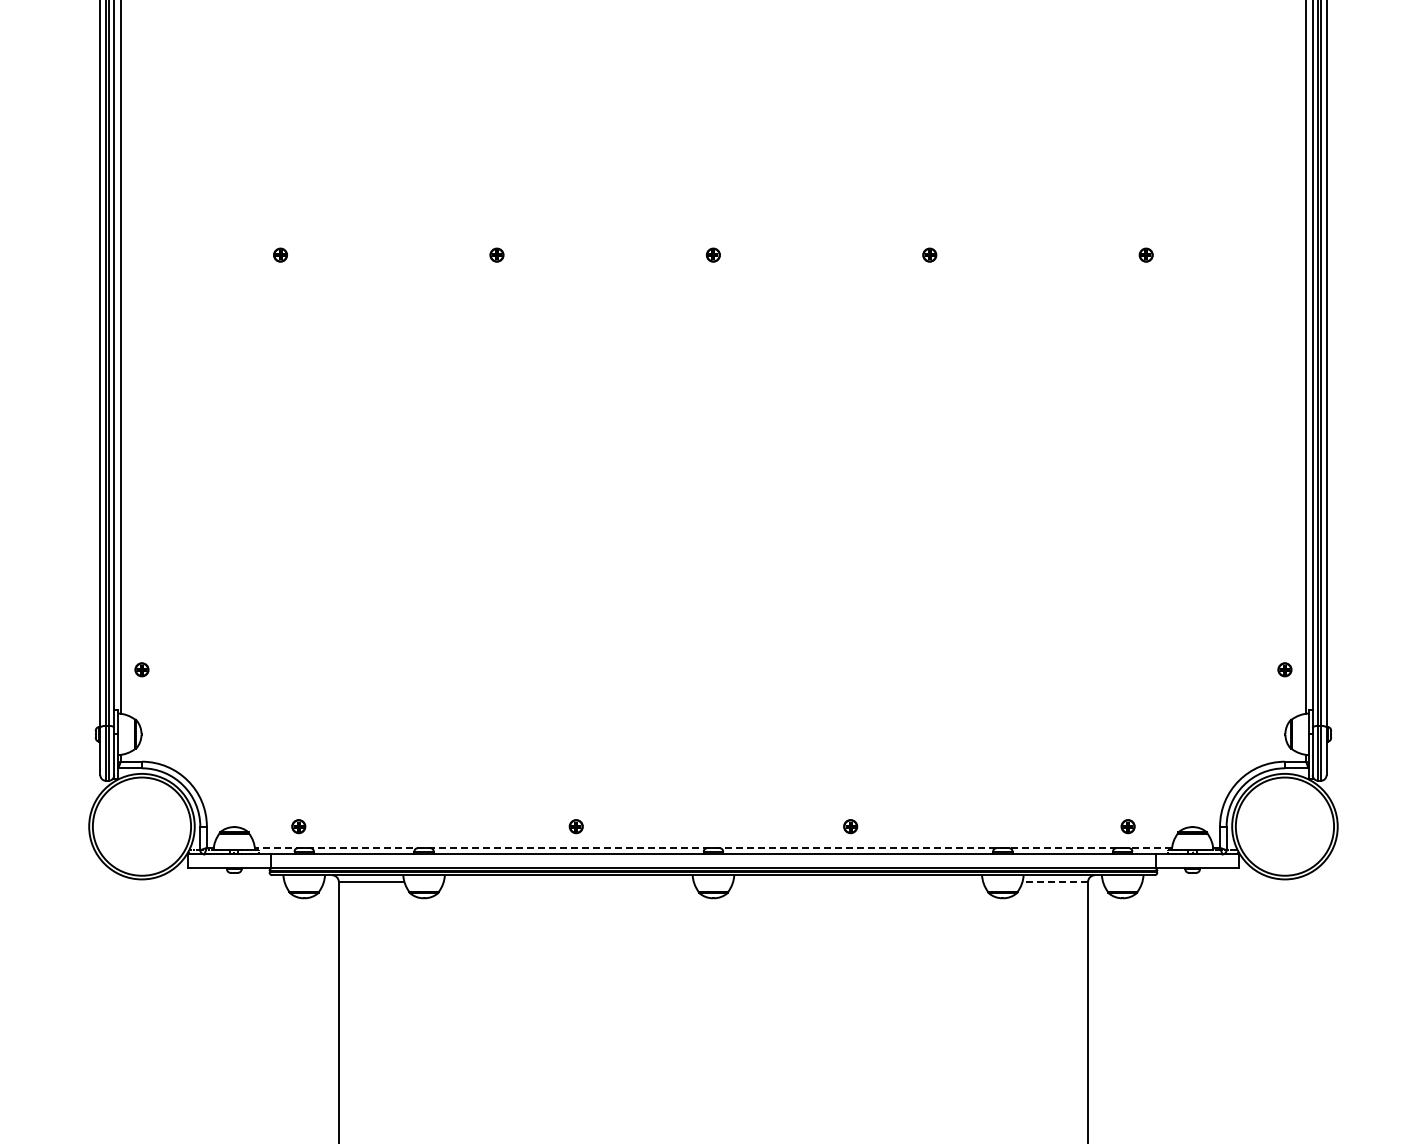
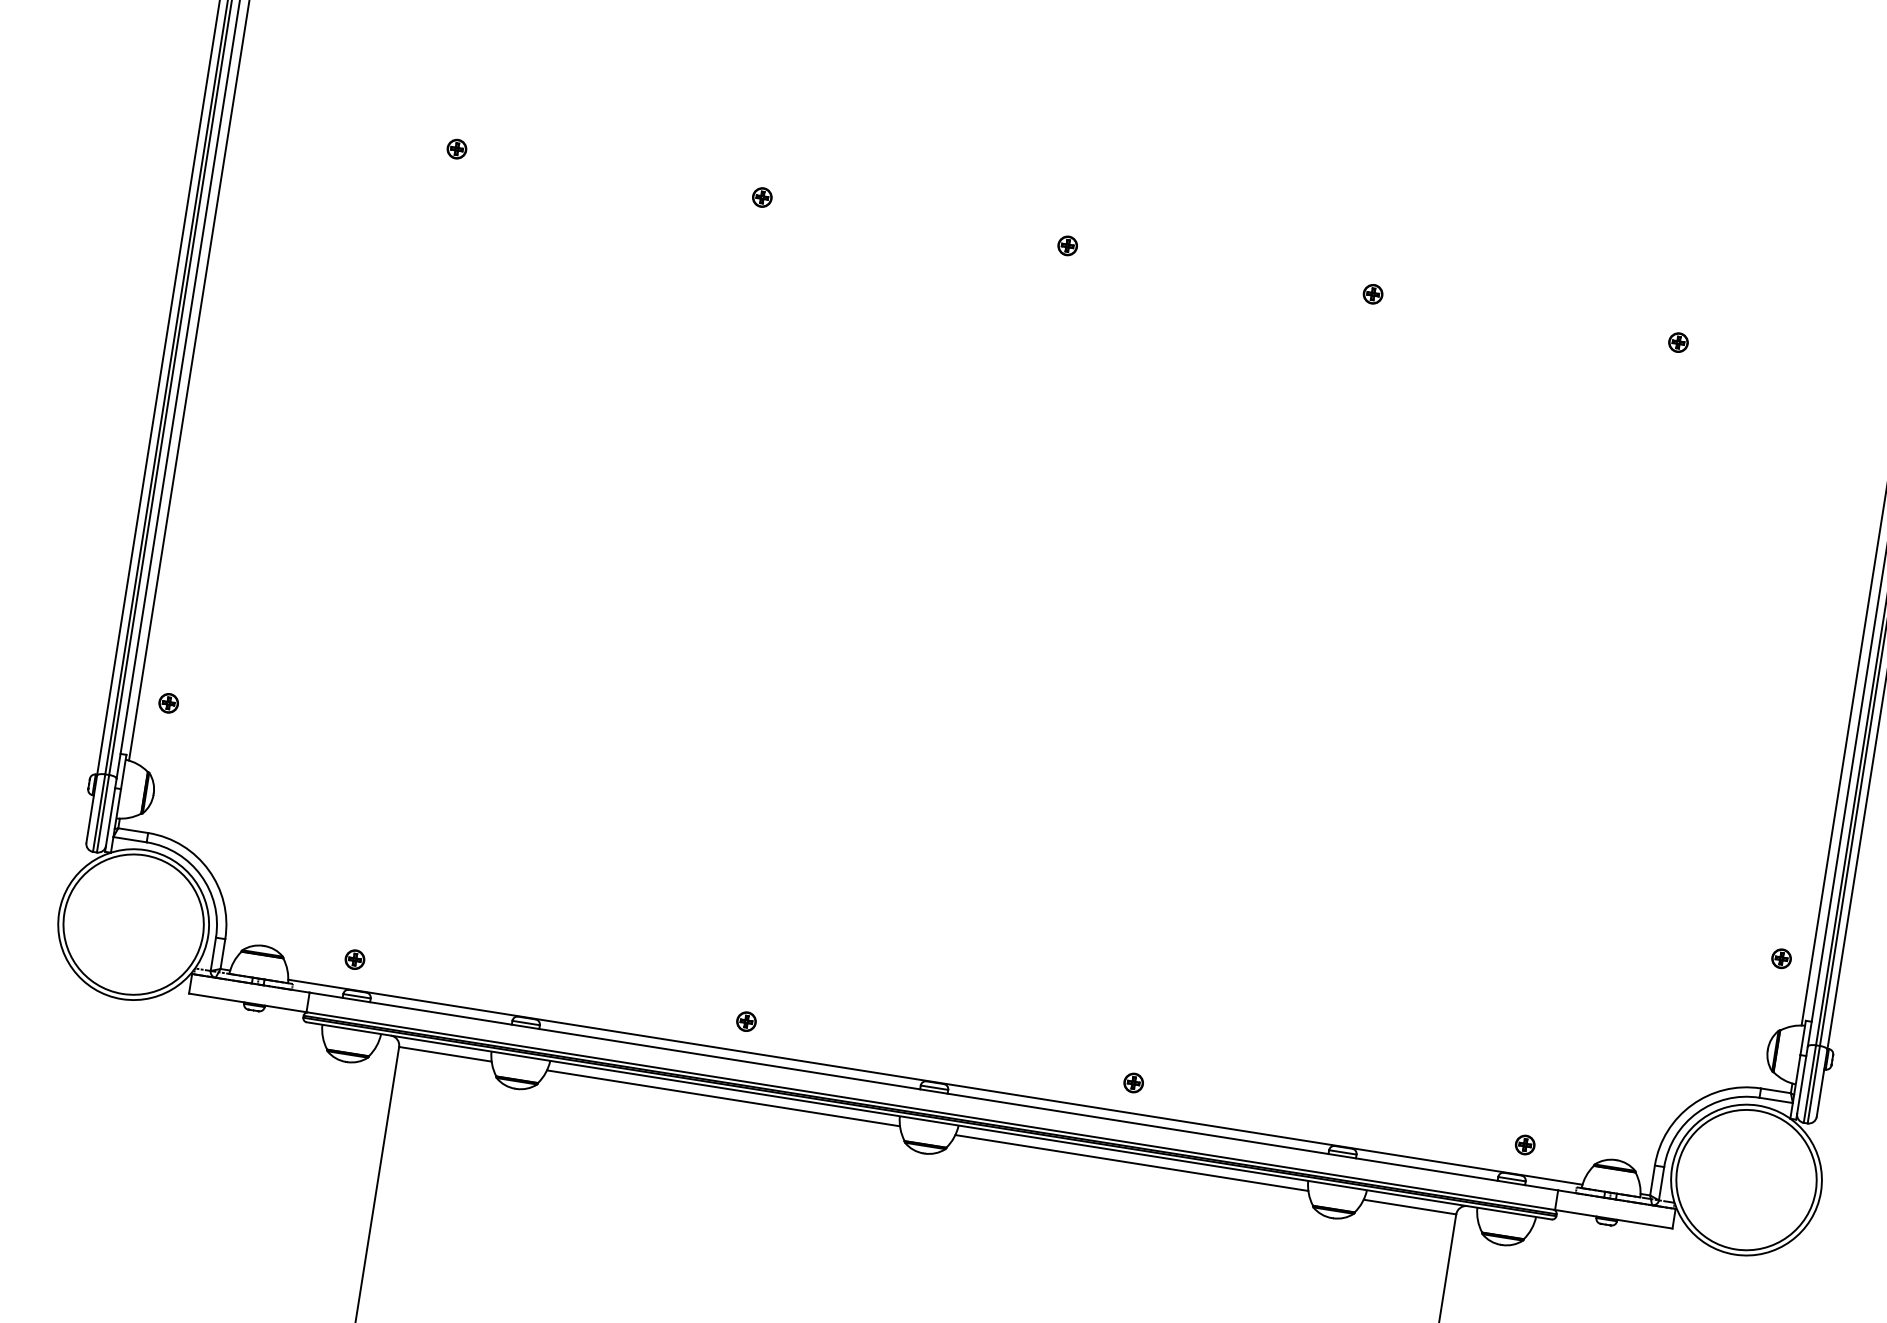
line: (713, 847) -> (935, 1081), dashed -> solid
line: (568, 882) -> (723, 1098), added
line: (858, 882) -> (1132, 1163), added
line: (1055, 882) -> (1410, 1207), dashed -> solid

